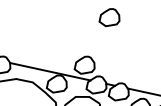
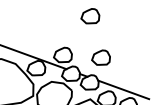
part: (126, 62) -> (100, 57), added

